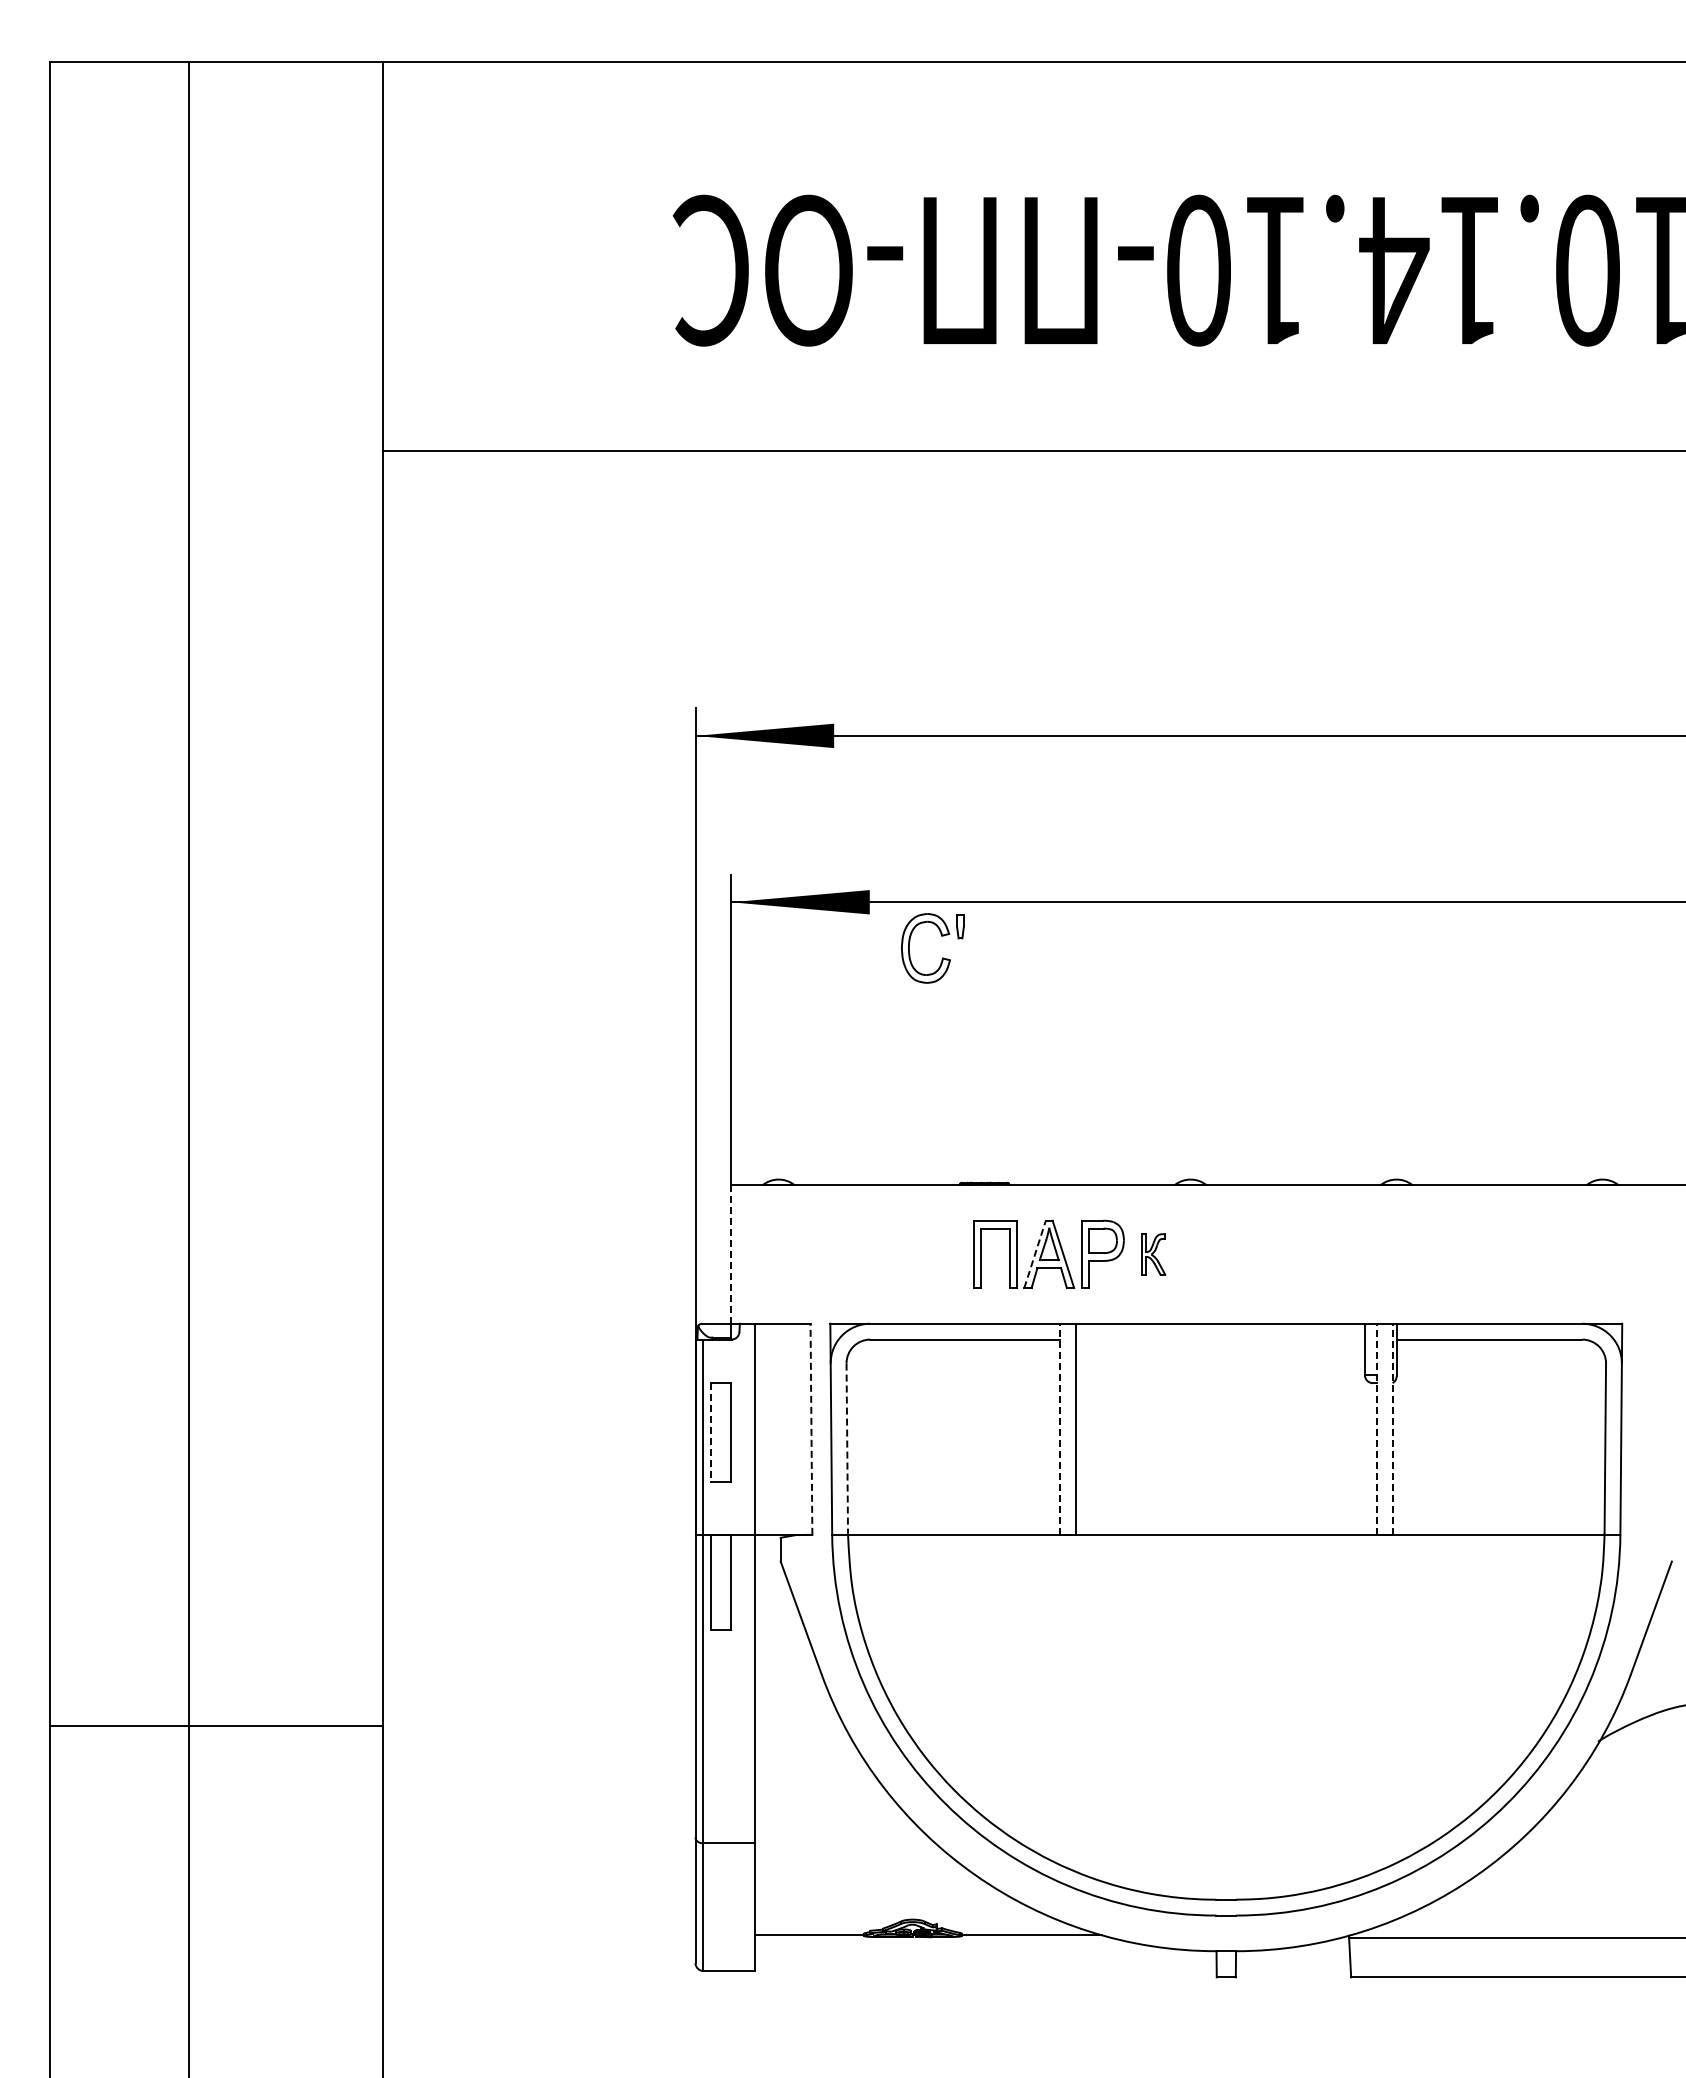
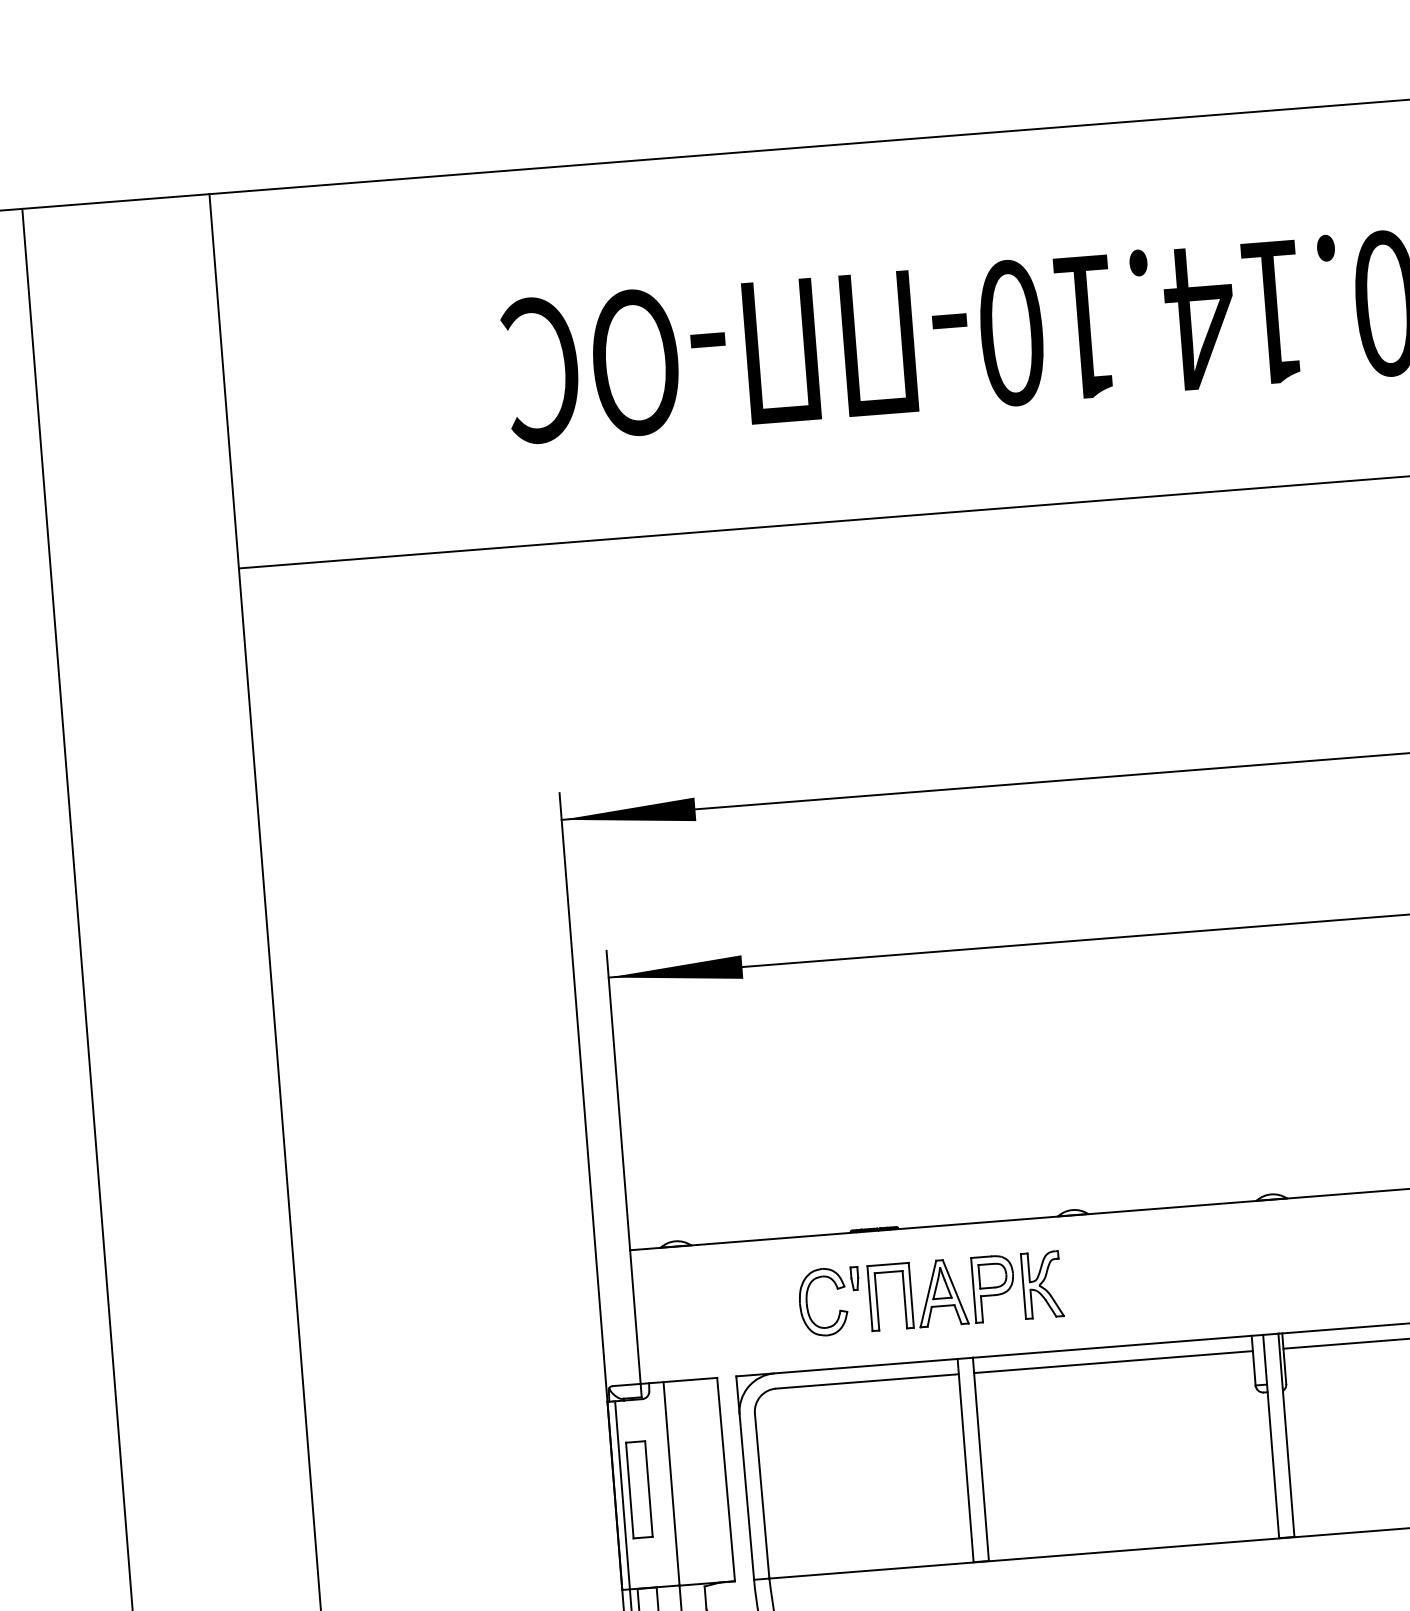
part: (942, 957) -> (839, 1309), moved
line: (1035, 1253) -> (928, 1293), dashed -> solid
line: (731, 1254) -> (635, 1317), dashed -> solid
part: (1153, 1254) -> (1042, 1285), size x1.67
line: (1219, 1339) -> (1112, 1362), added
line: (1059, 1428) -> (965, 1459), dashed -> solid
line: (1376, 1428) -> (1270, 1435), dashed -> solid
line: (1392, 1428) -> (1286, 1434), dashed -> solid
line: (811, 1429) -> (726, 1479), dashed -> solid
line: (711, 1432) -> (629, 1490), dashed -> solid
line: (847, 1449) -> (762, 1496), dashed -> solid

